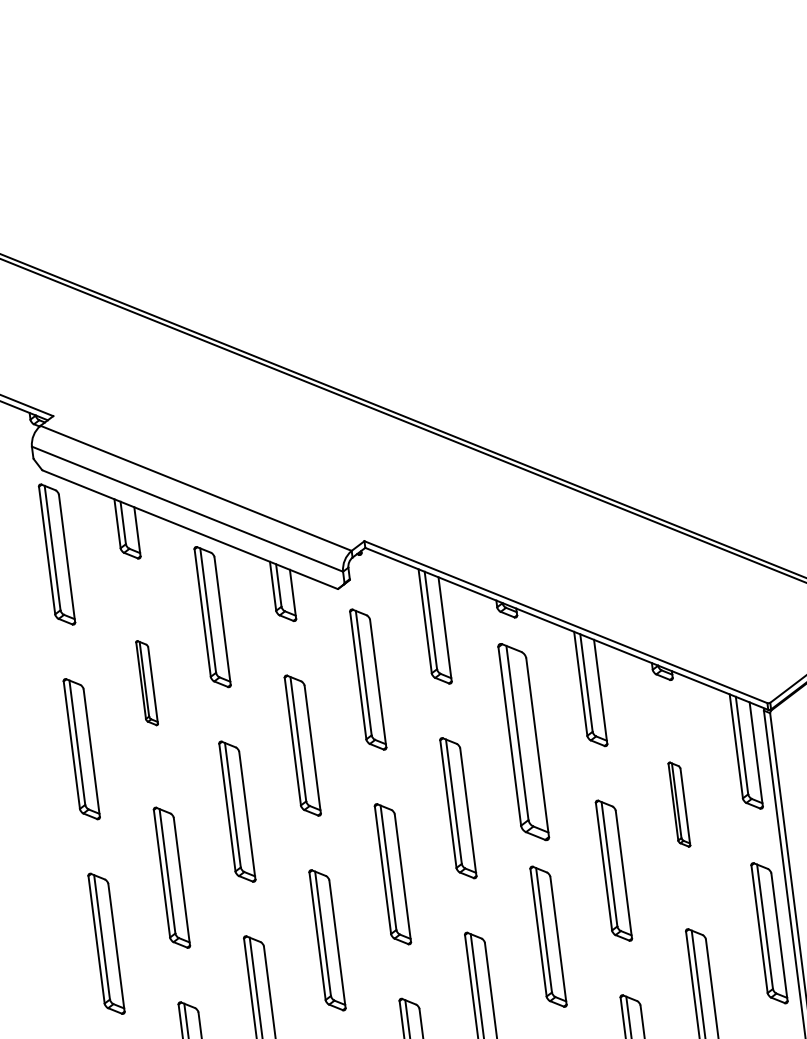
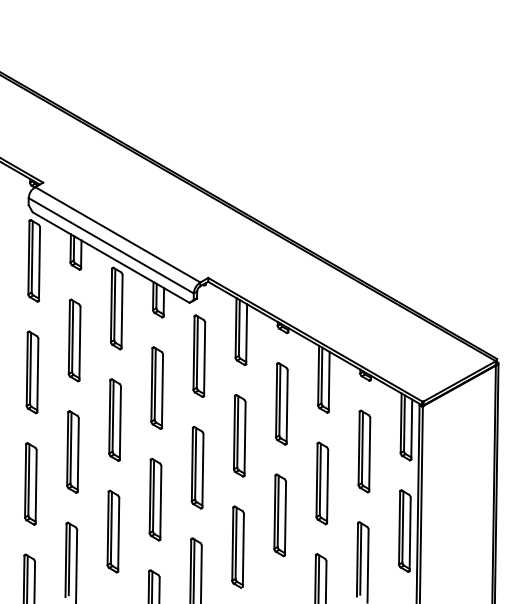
part: (146, 683) -> (74, 340), size x1.67
part: (523, 741) -> (281, 403), size x0.71
part: (679, 804) -> (364, 451), size x1.67

